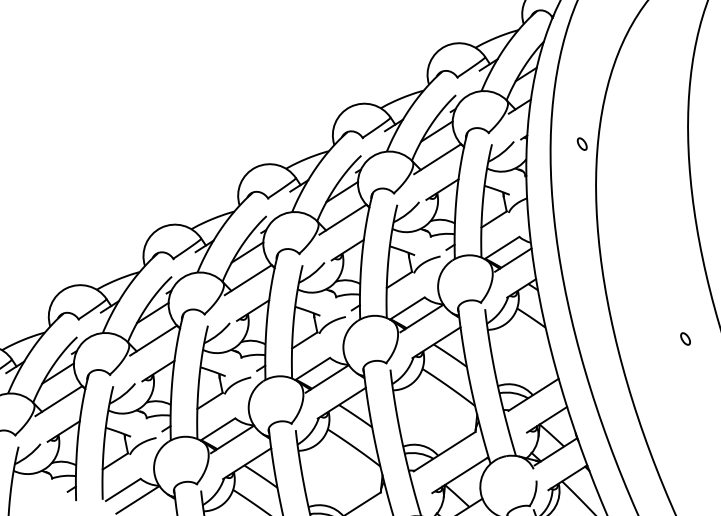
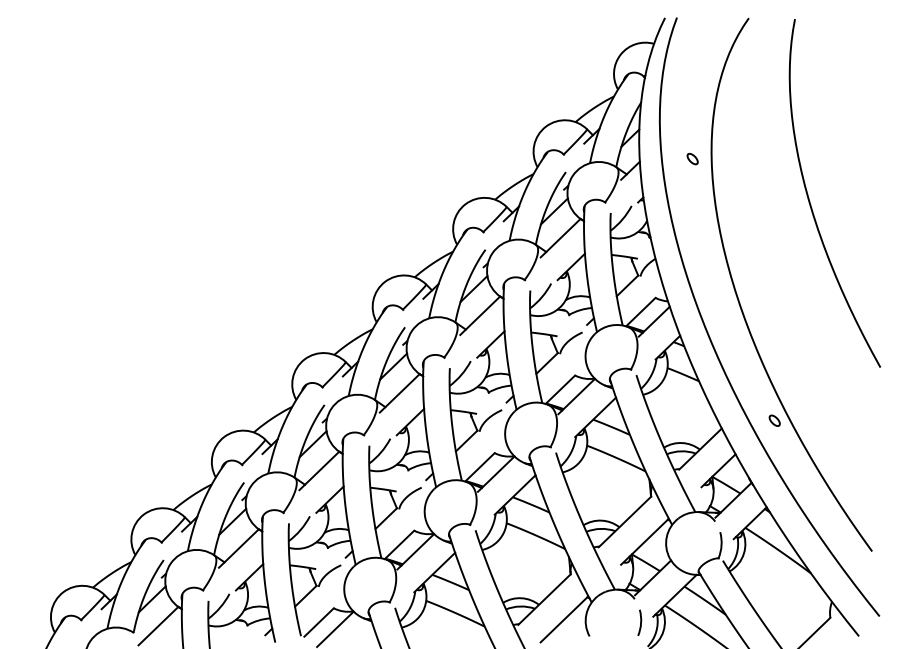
part: (582, 143) -> (692, 158), moved
part: (685, 338) -> (774, 420), moved

